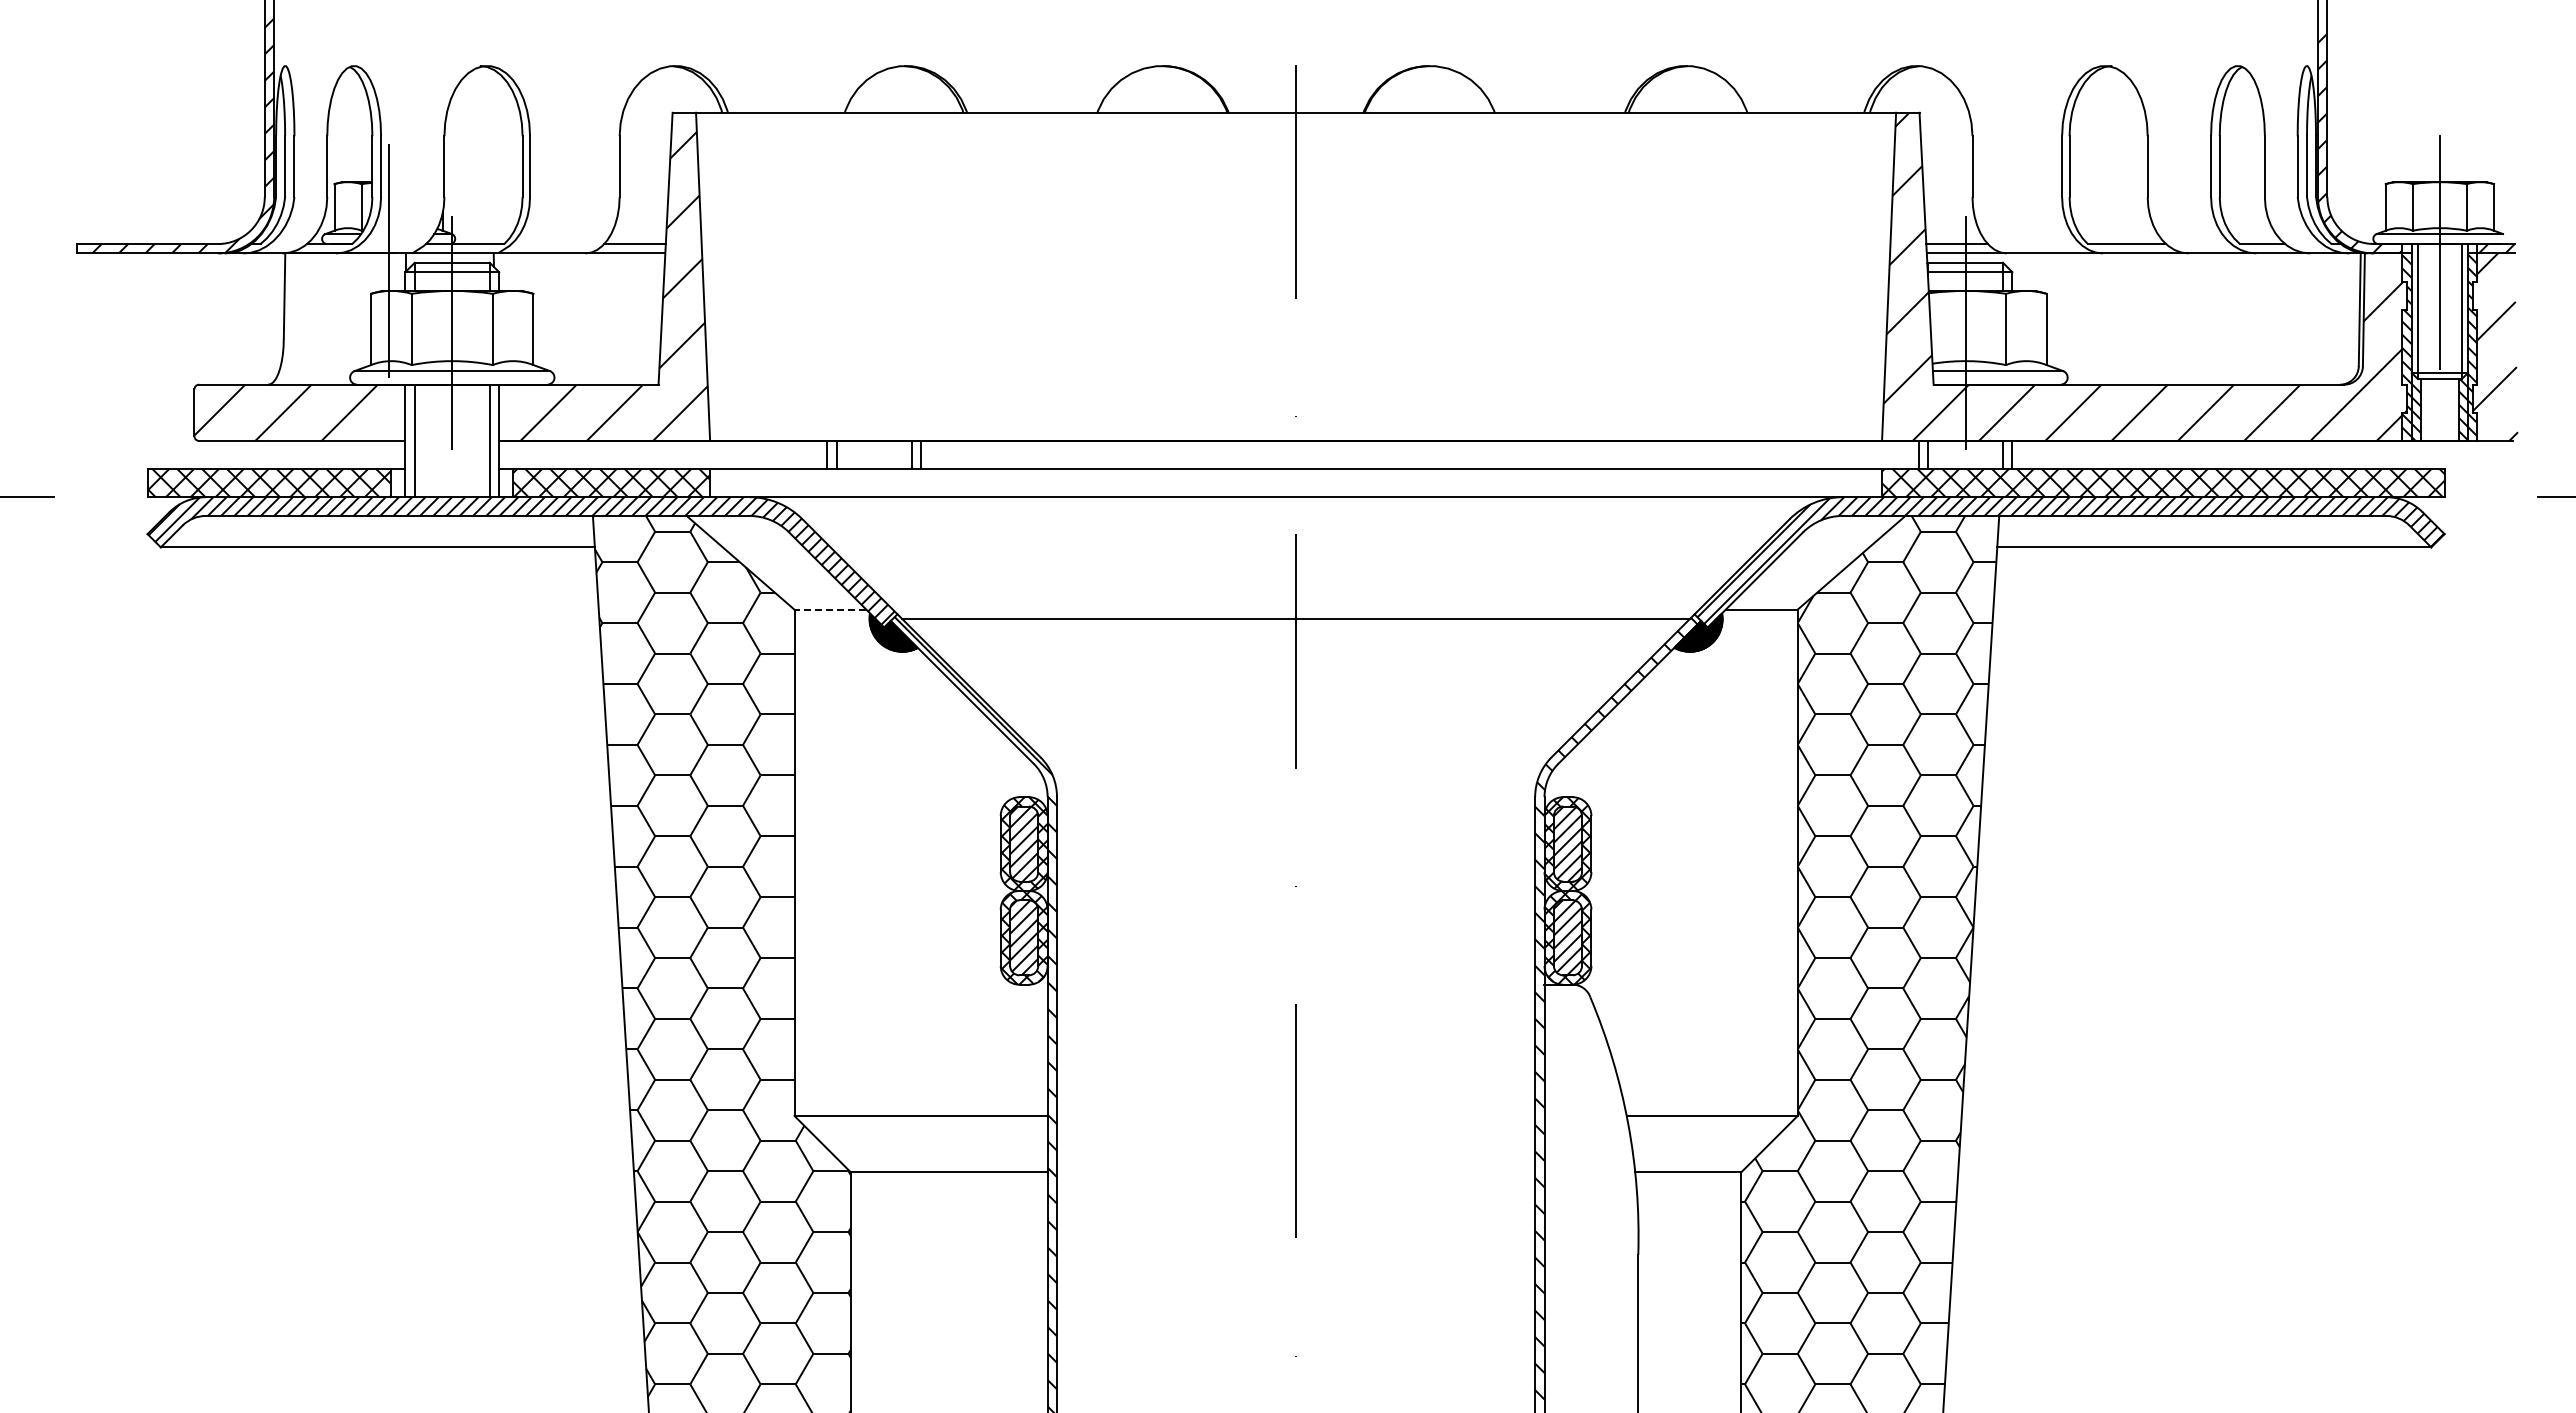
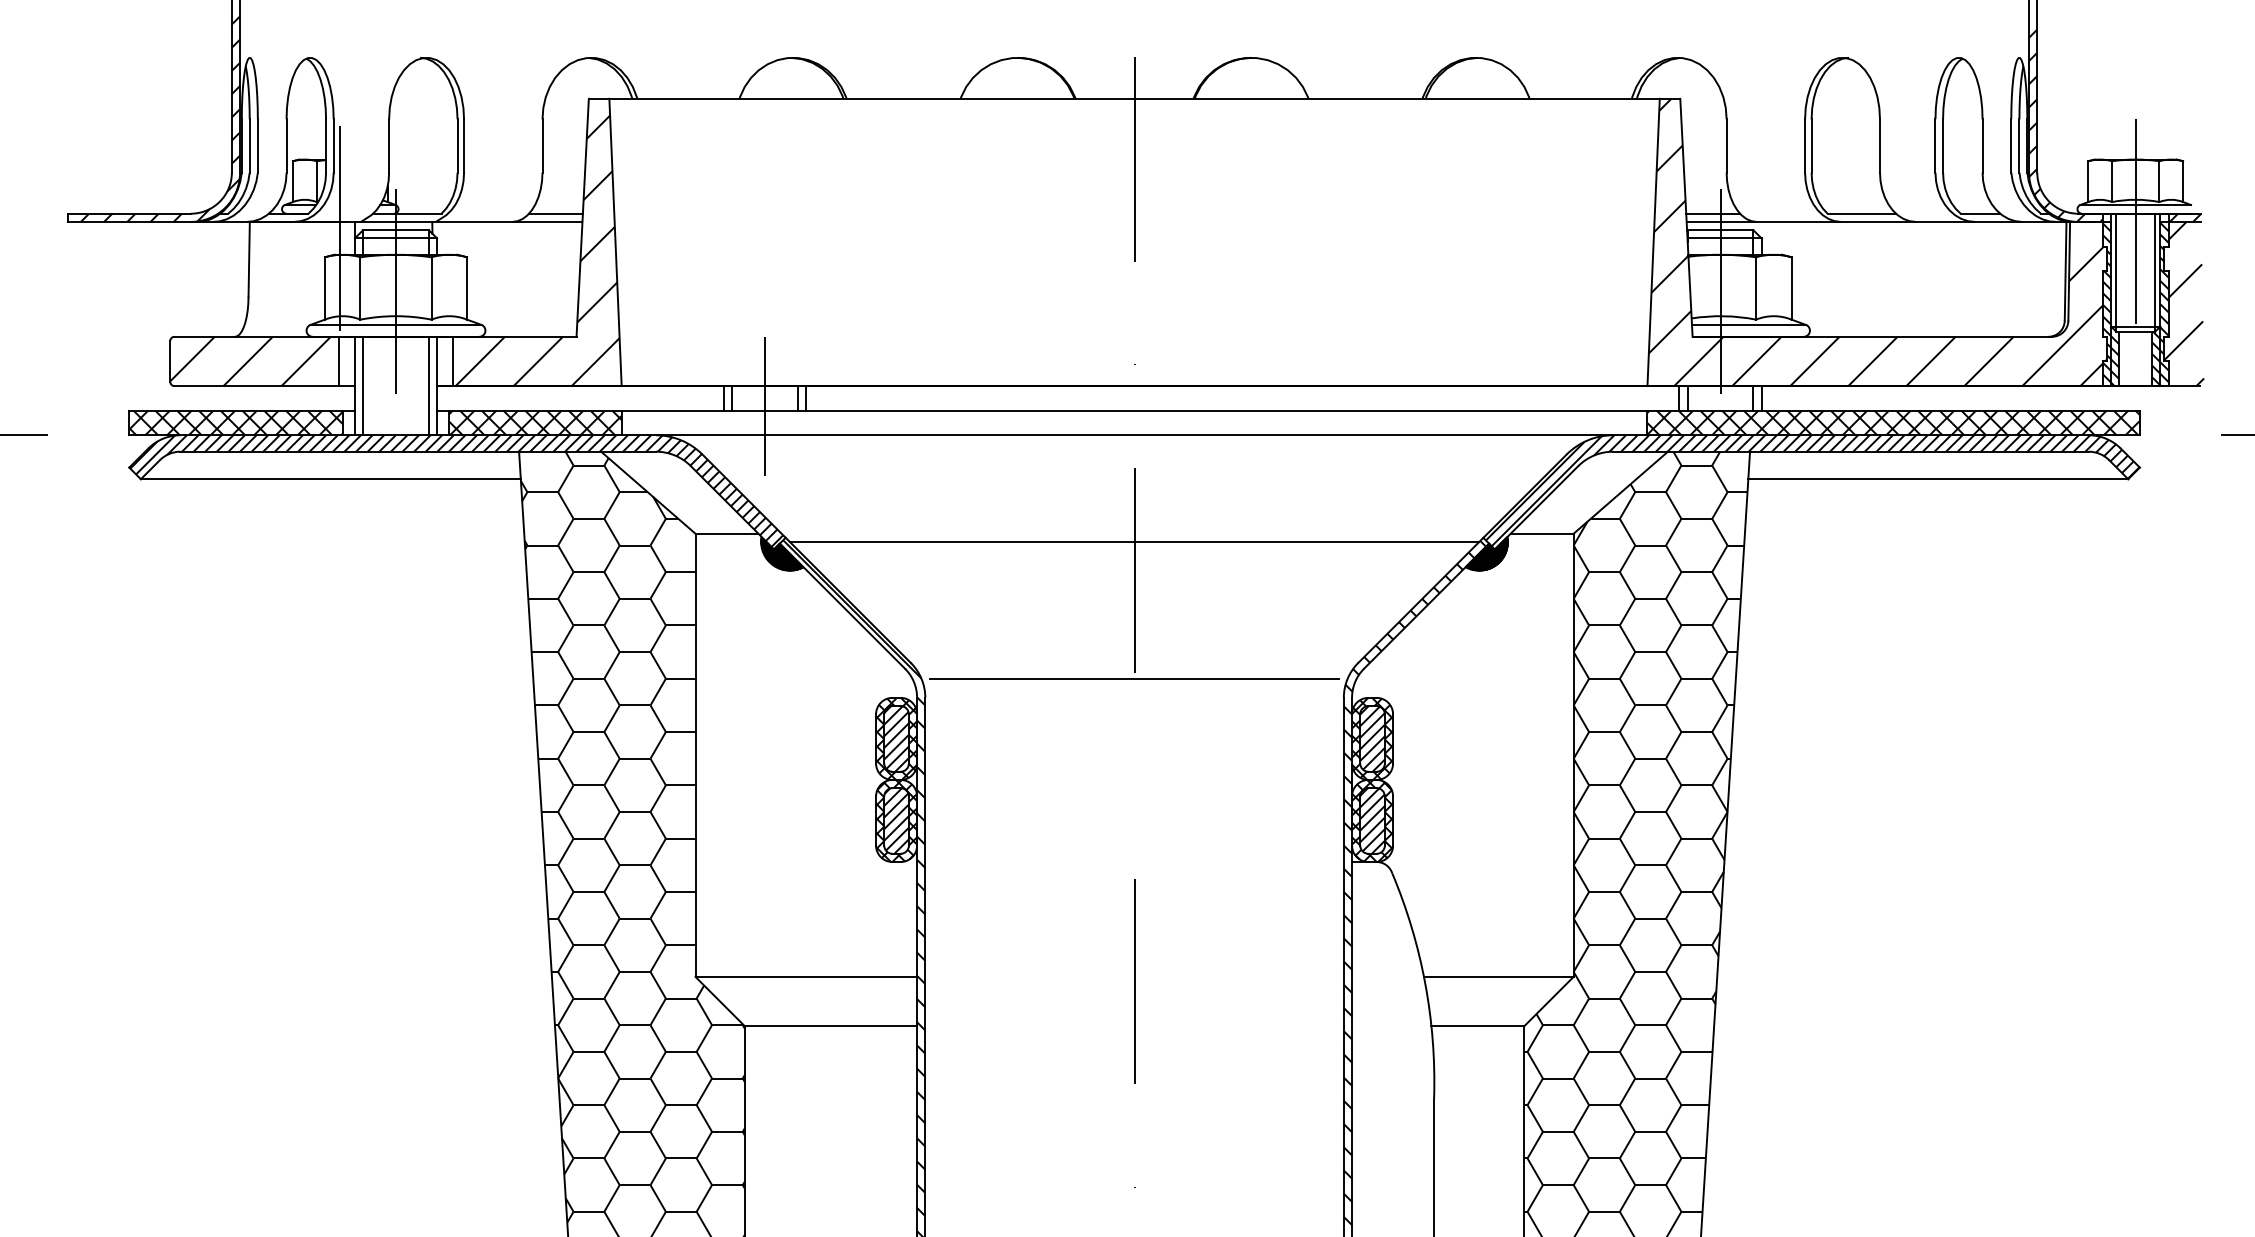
line: (386, 412) -> (338, 361), added
line: (517, 412) -> (453, 361), added
line: (874, 464) -> (765, 406), added
line: (830, 609) -> (727, 533), dashed -> solid
line: (1295, 775) -> (1134, 678), added

